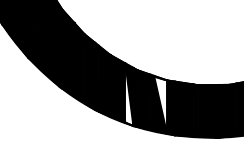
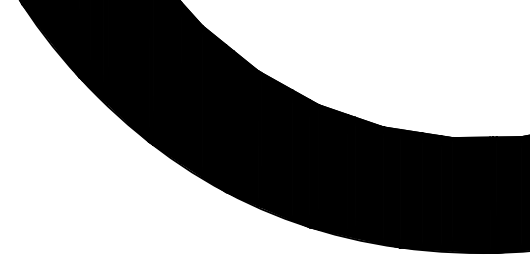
fill: (129, 94) -> (301, 158), added
fill: (160, 104) -> (369, 180), added

